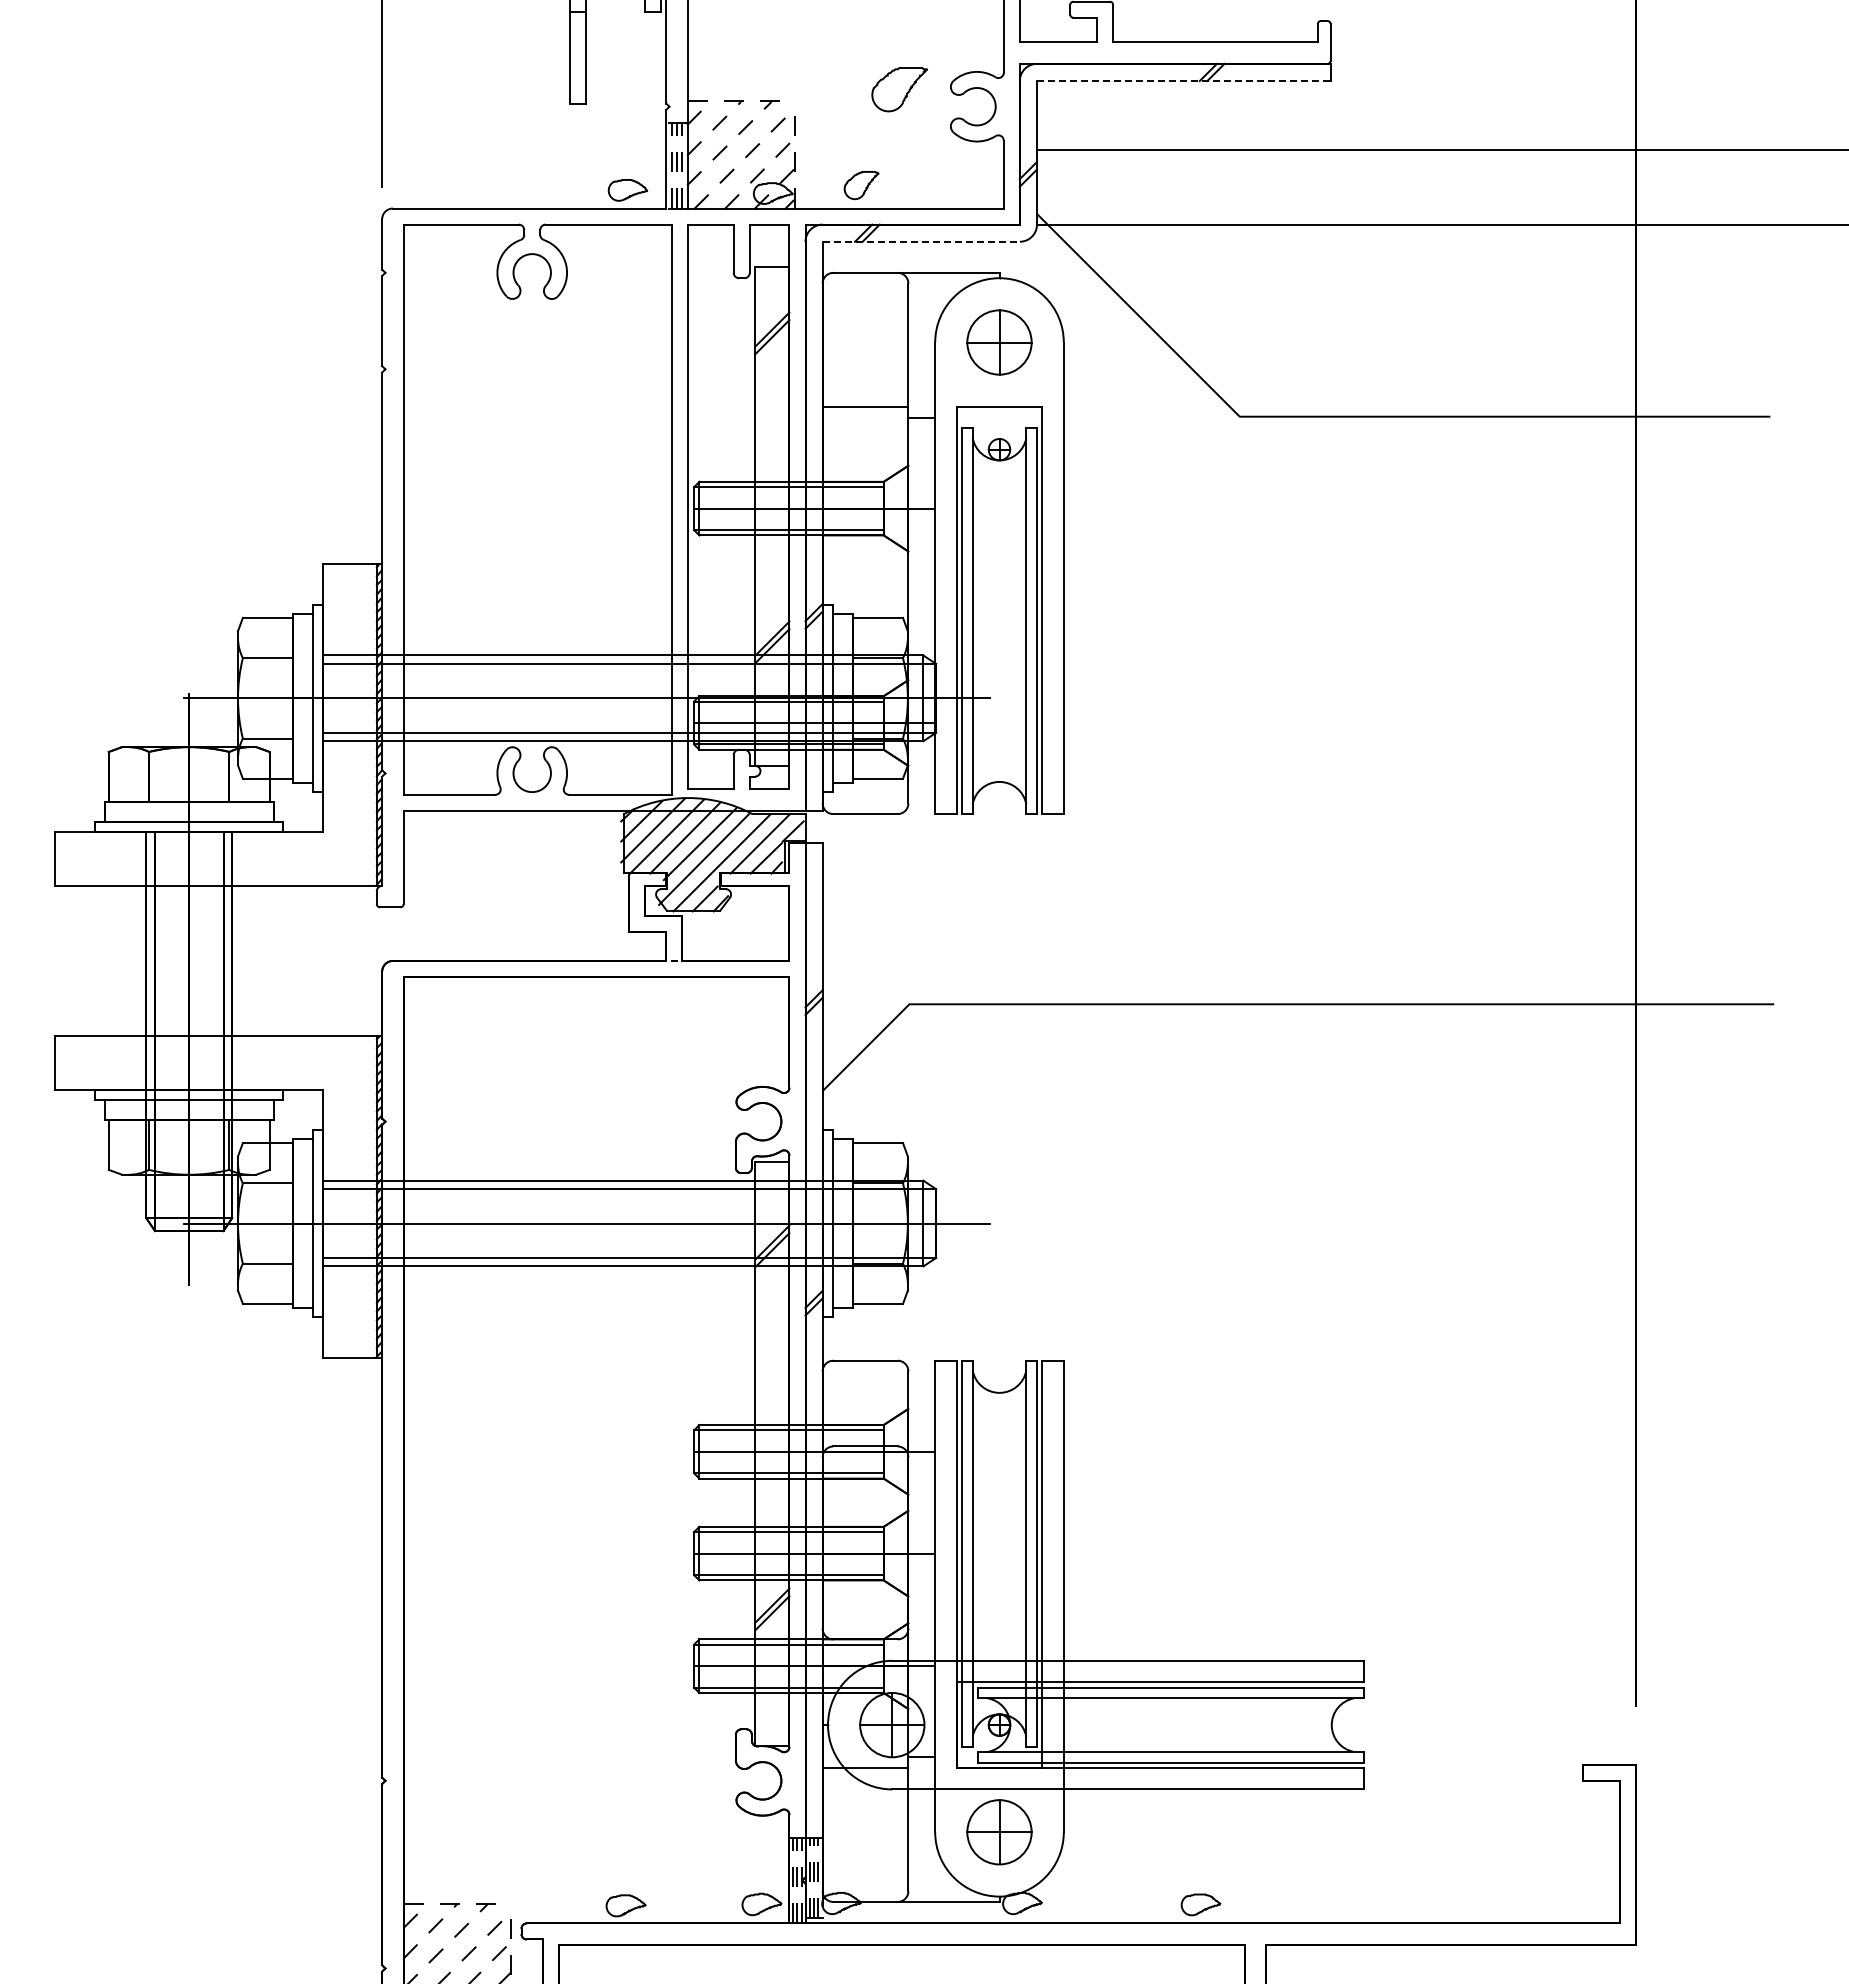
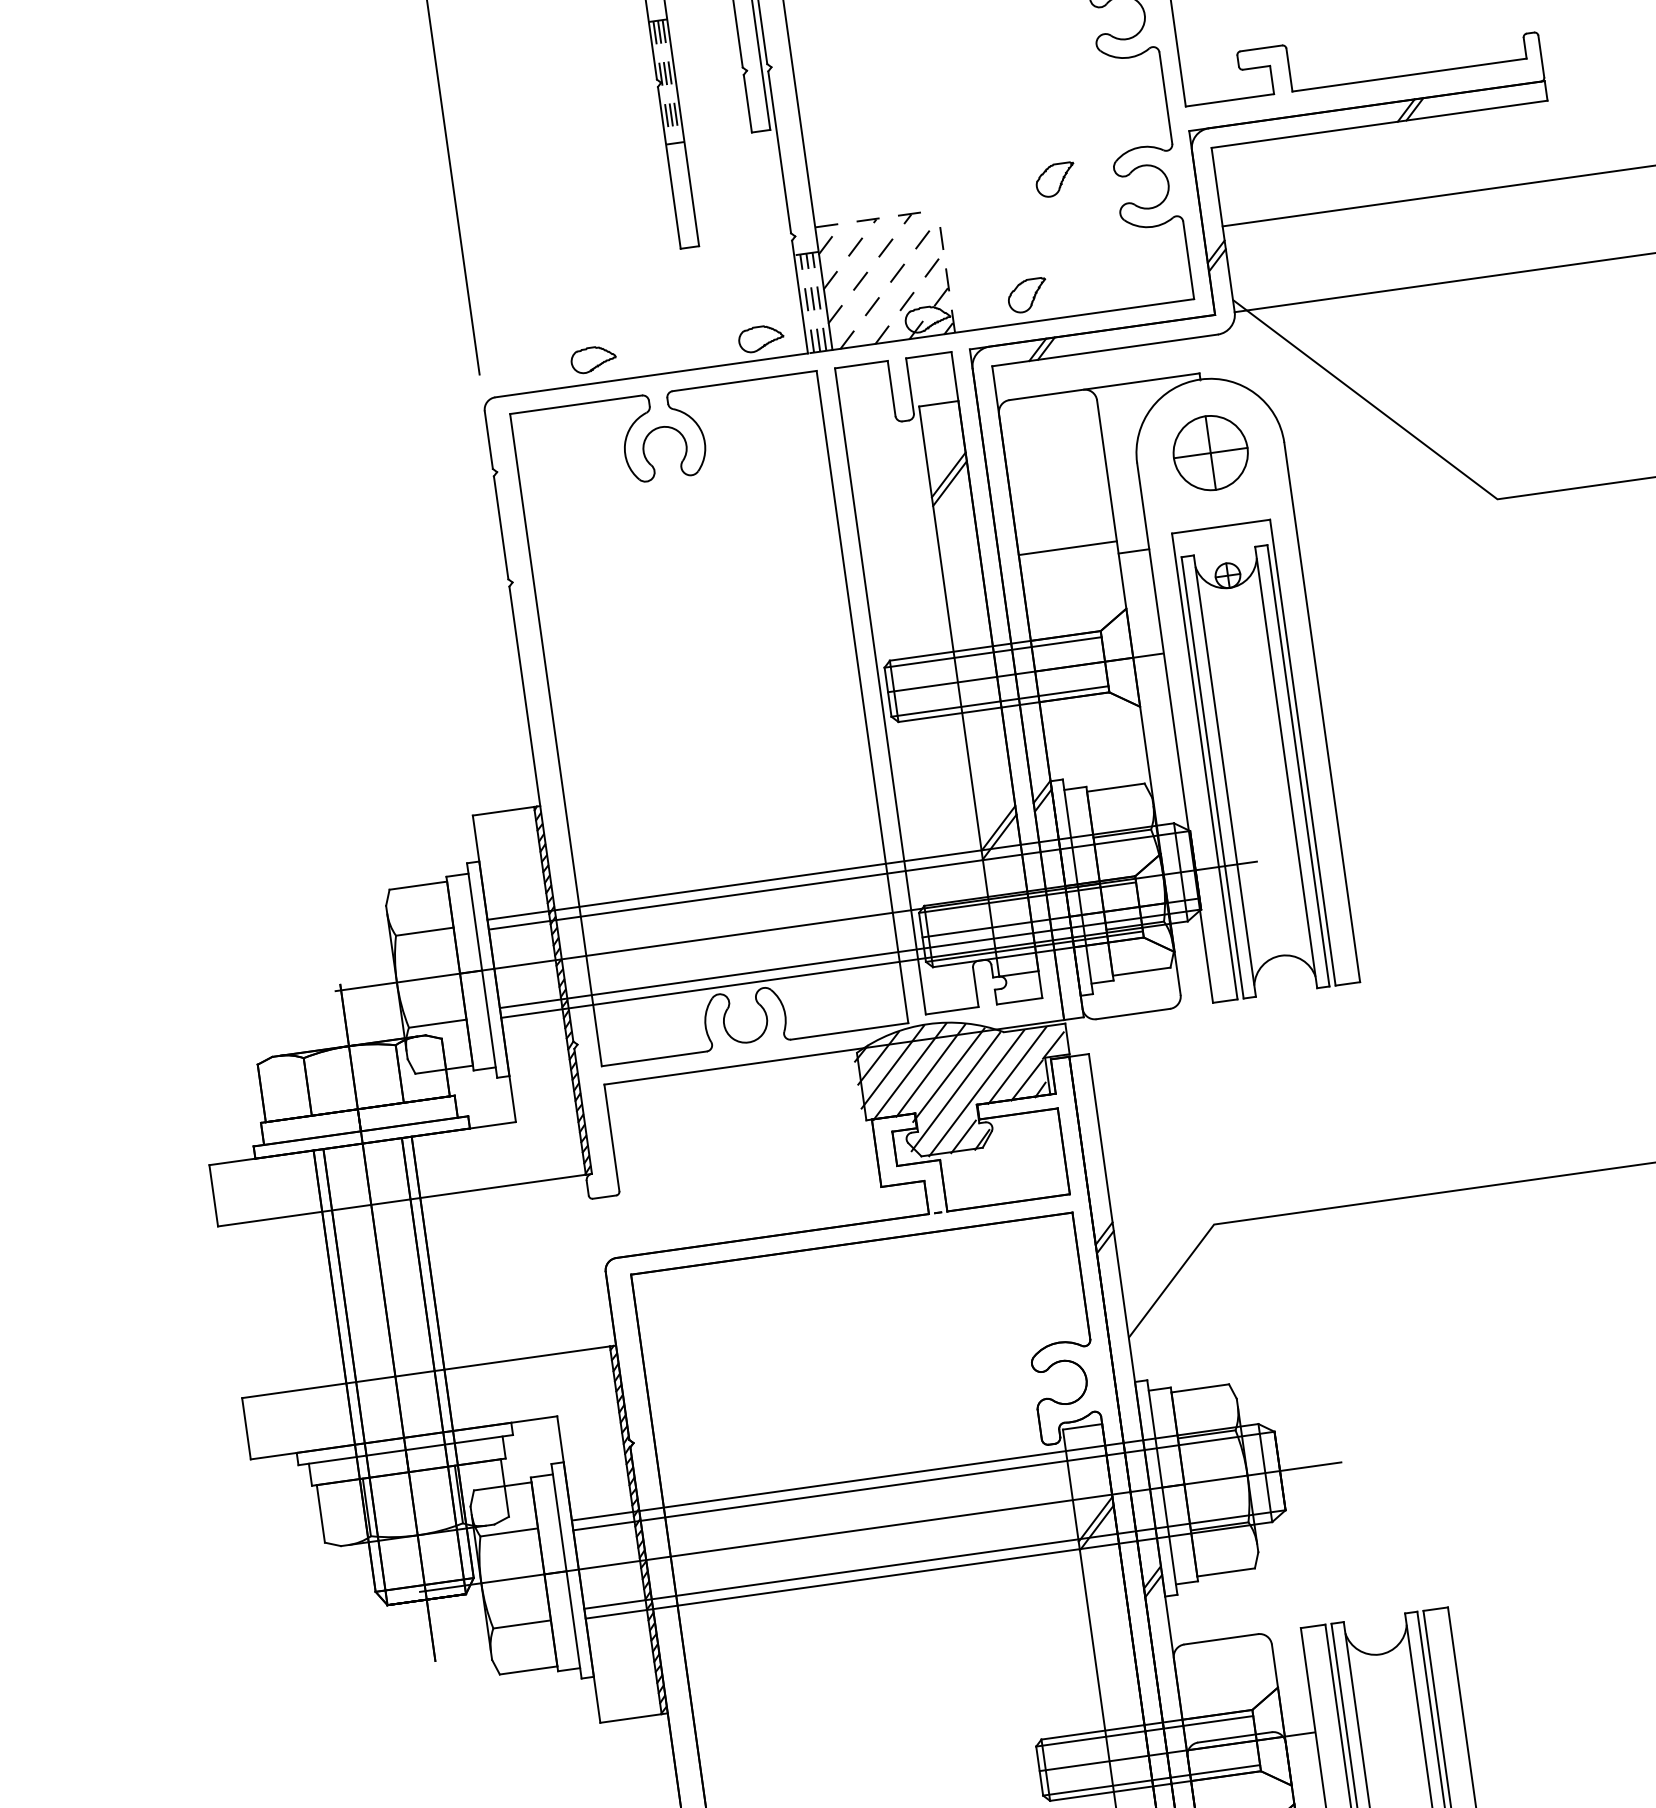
line: (1183, 81) -> (1379, 124), dashed -> solid
part: (899, 89) -> (1055, 179), size x0.62
part: (481, 187) -> (593, 359), added
line: (921, 241) -> (1105, 350), dashed -> solid

